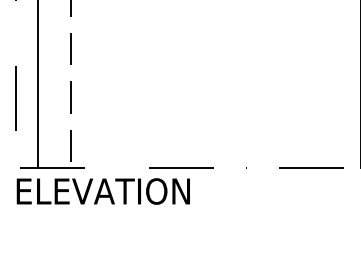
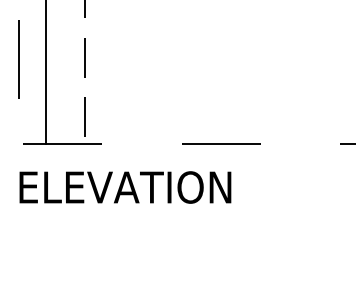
text: (102, 191) -> (124, 187), moved

